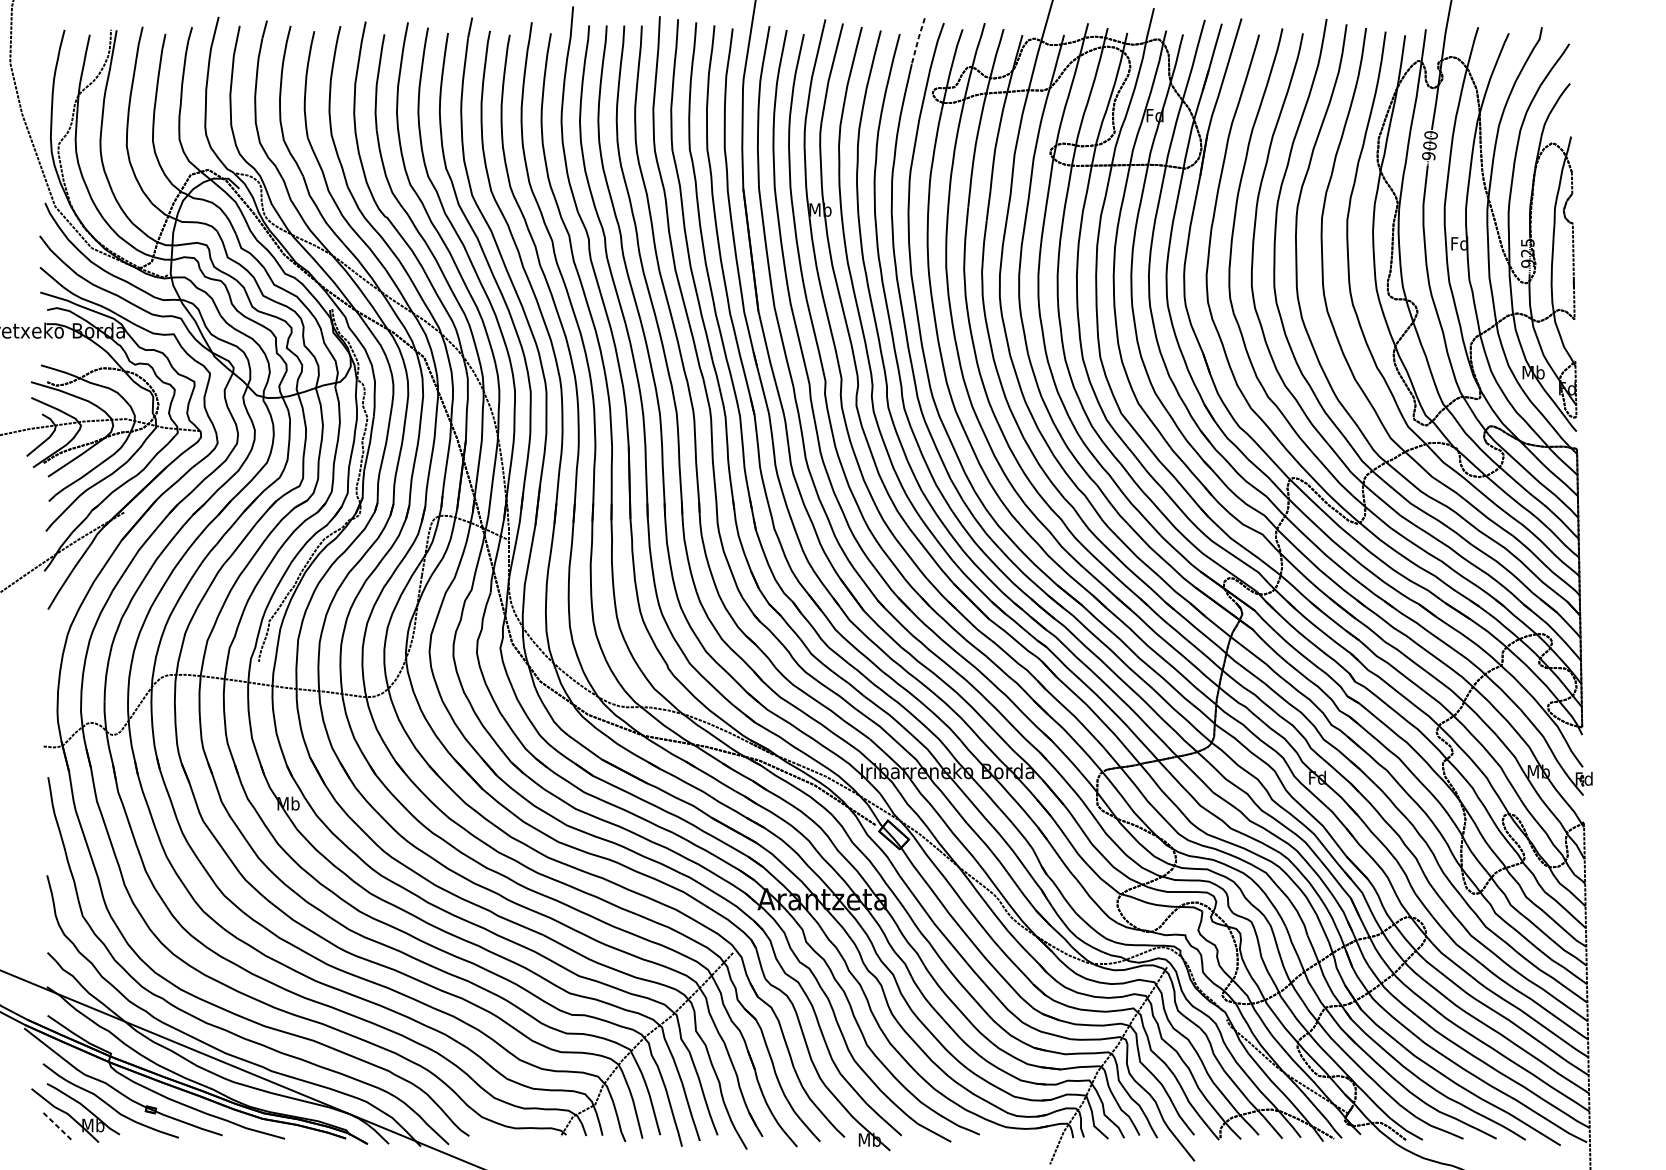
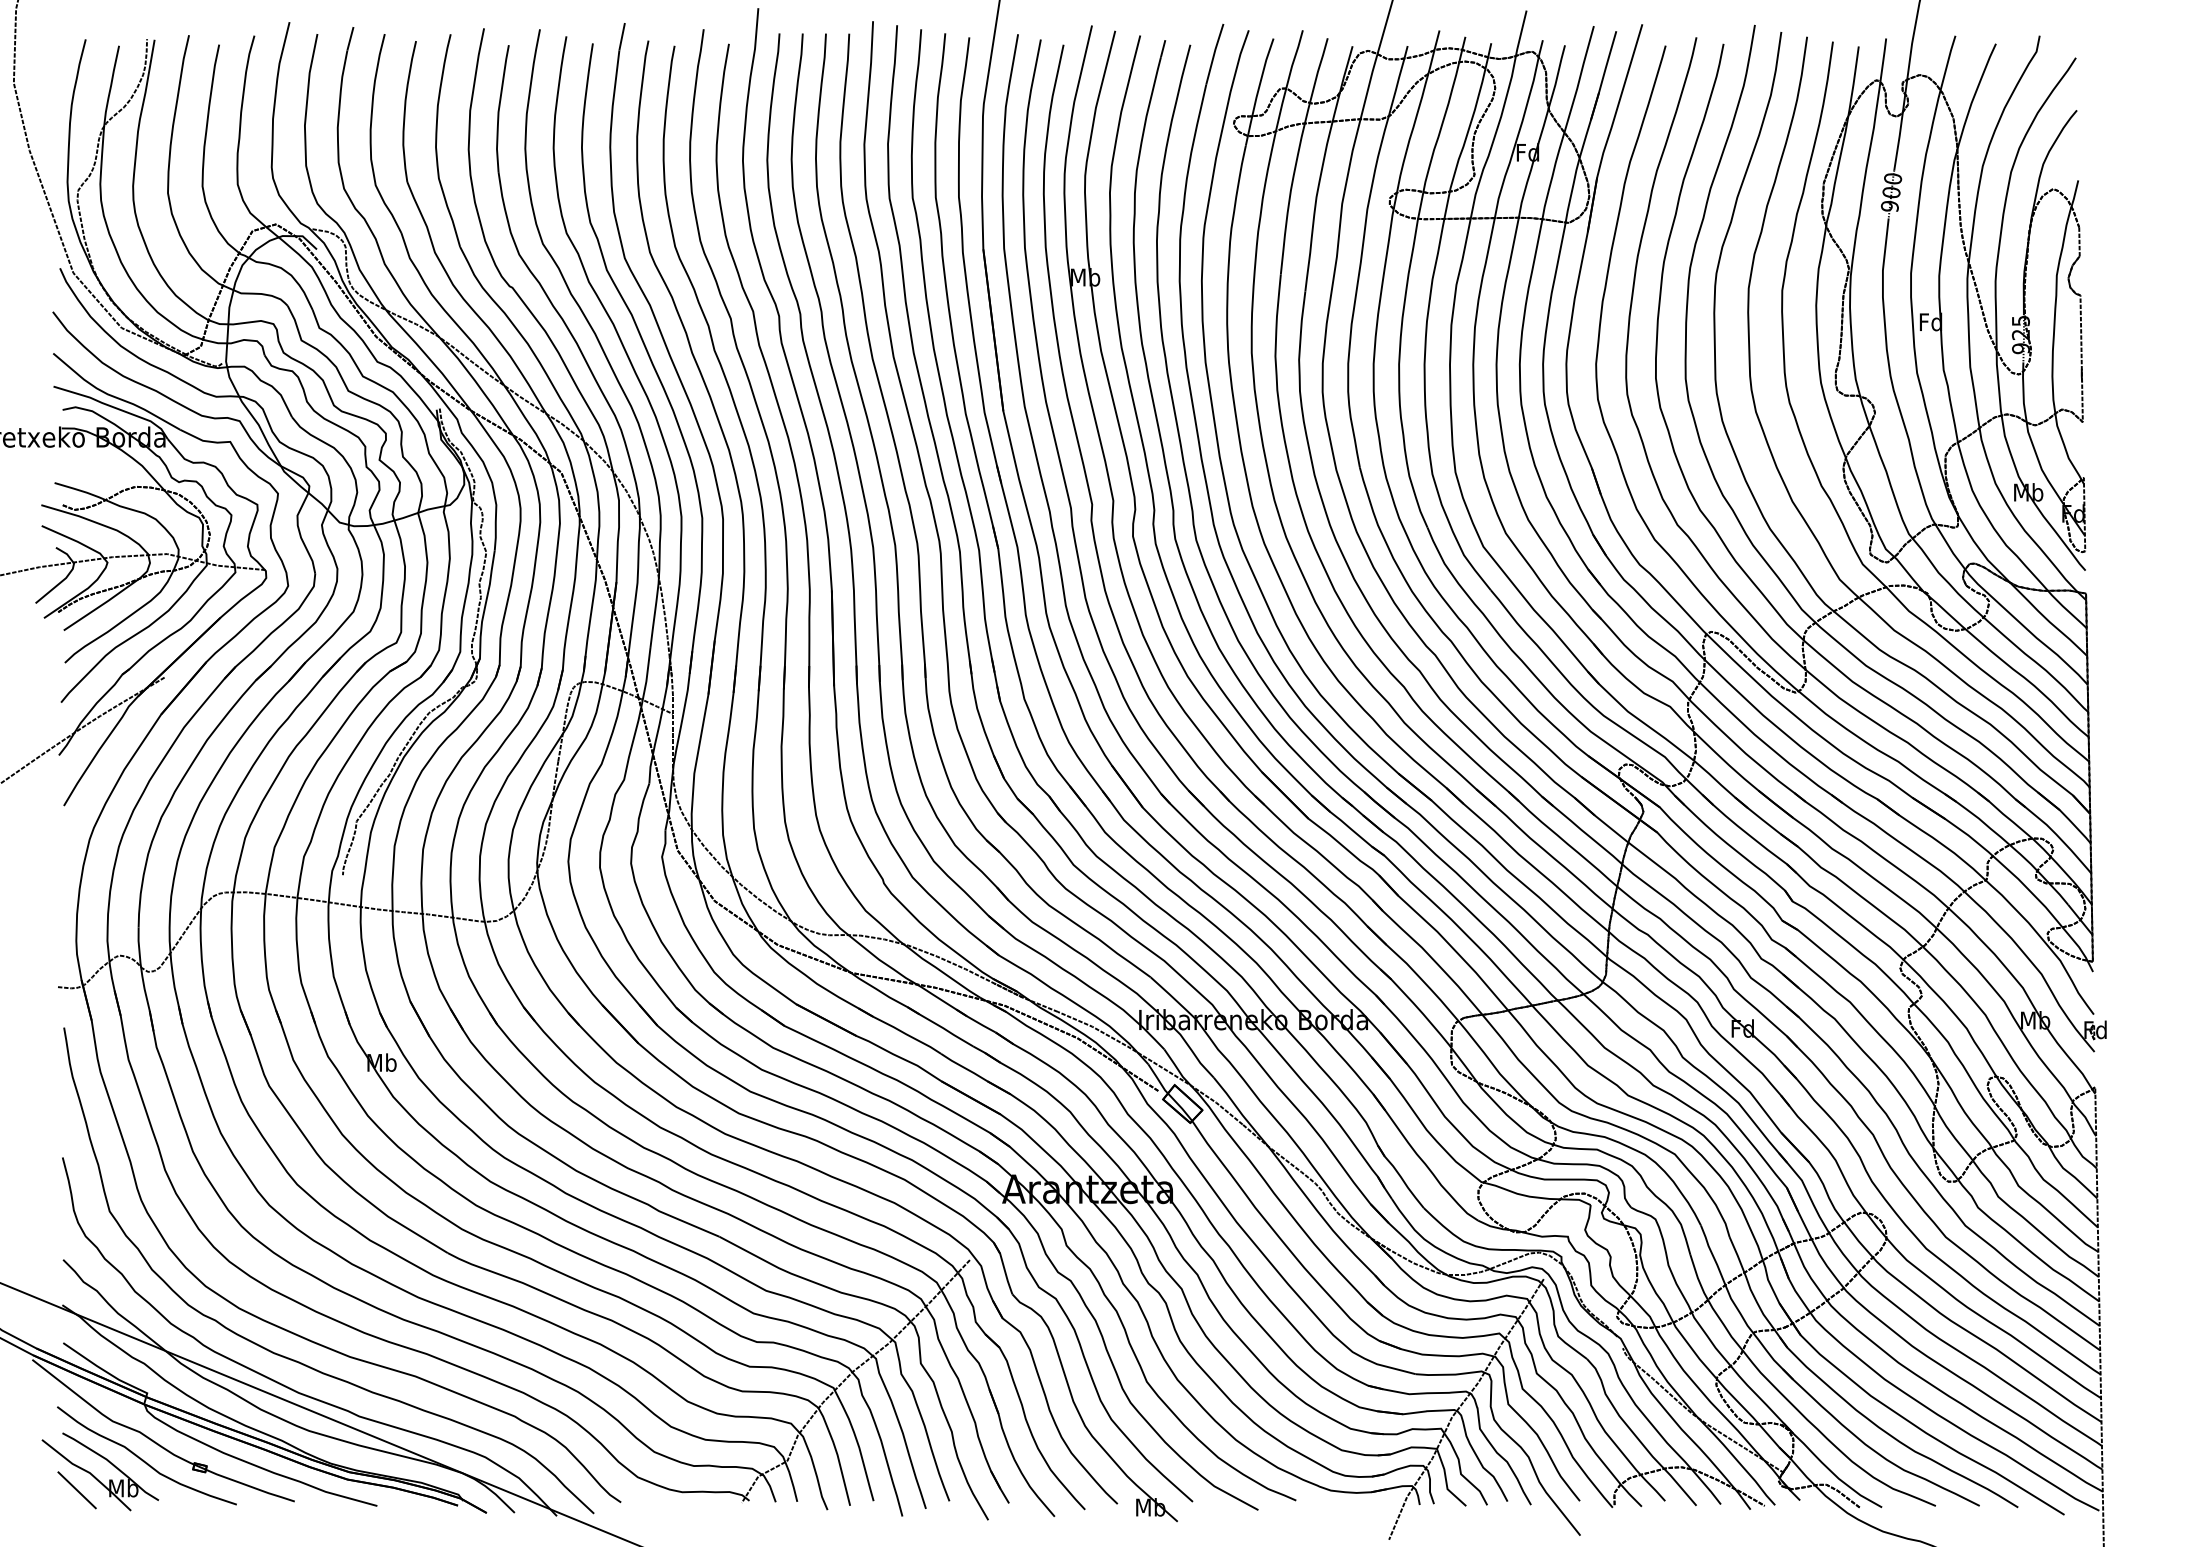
line: (918, 41) -> (1214, 54), dashed -> solid
line: (58, 1127) -> (77, 1490), dashed -> solid

